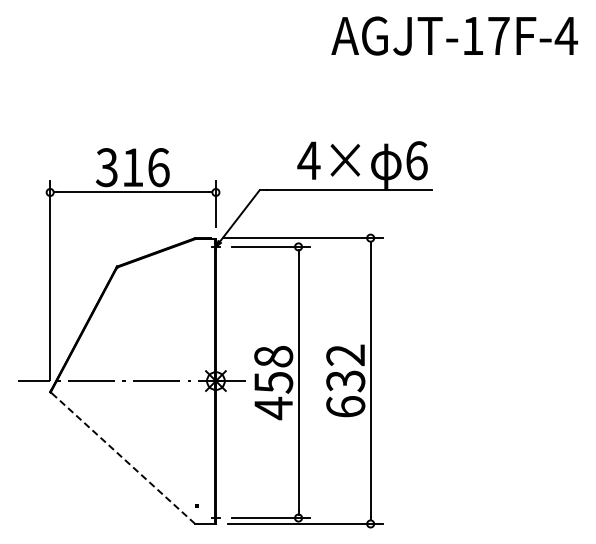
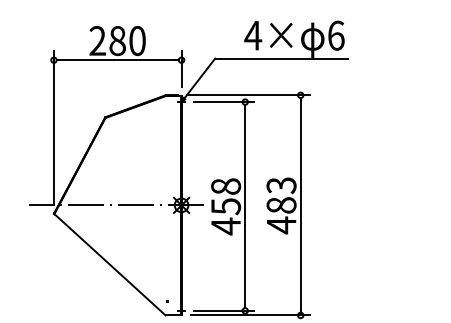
text: (132, 167) -> (117, 40), 316 -> 280
text: (345, 381) -> (281, 205), 632 -> 483
line: (123, 458) -> (110, 265), dashed -> solid

